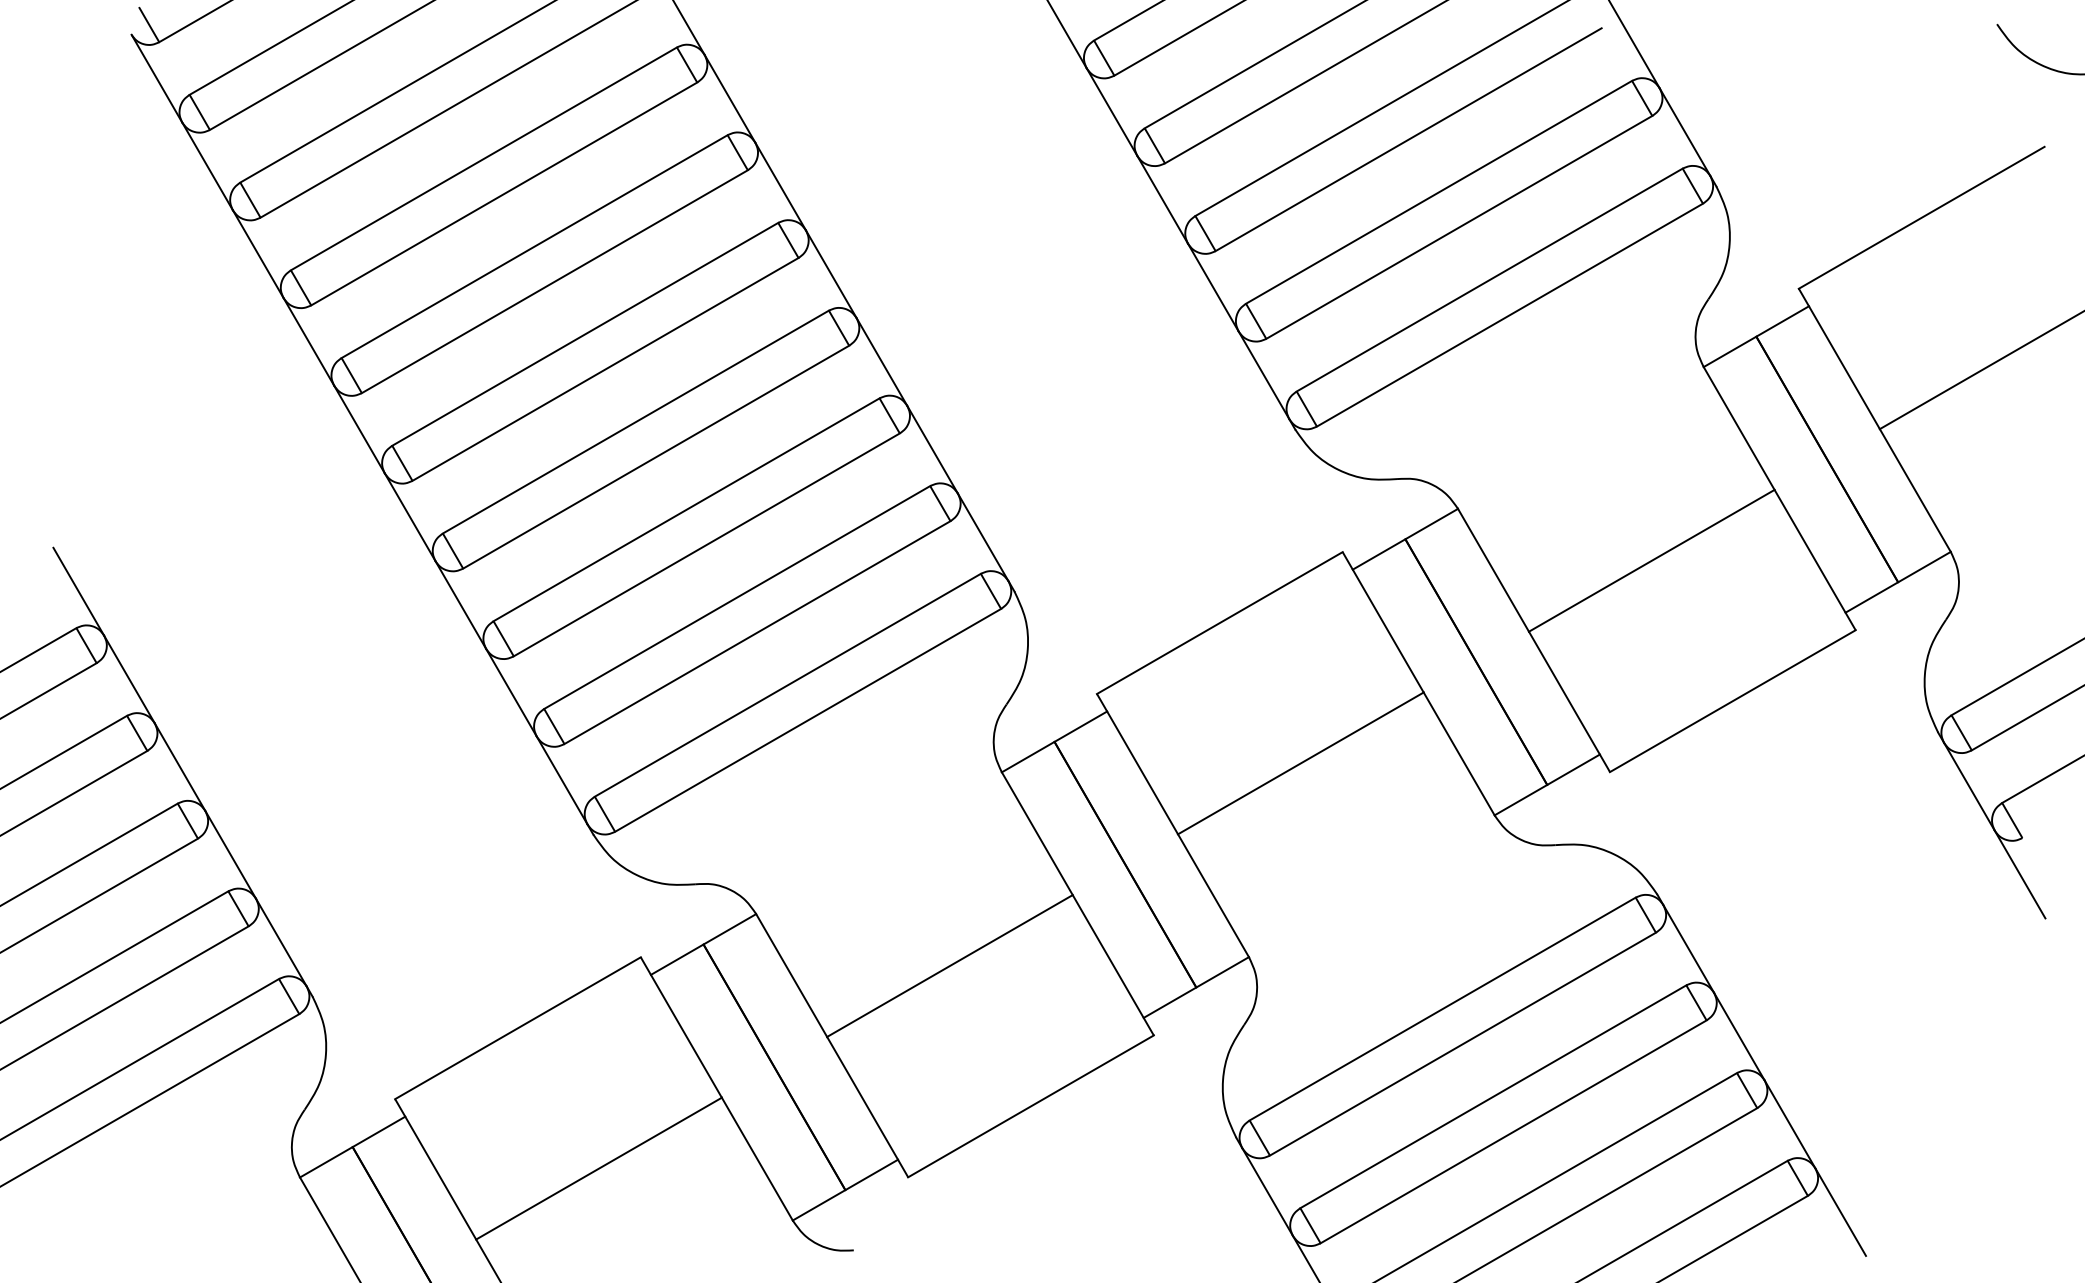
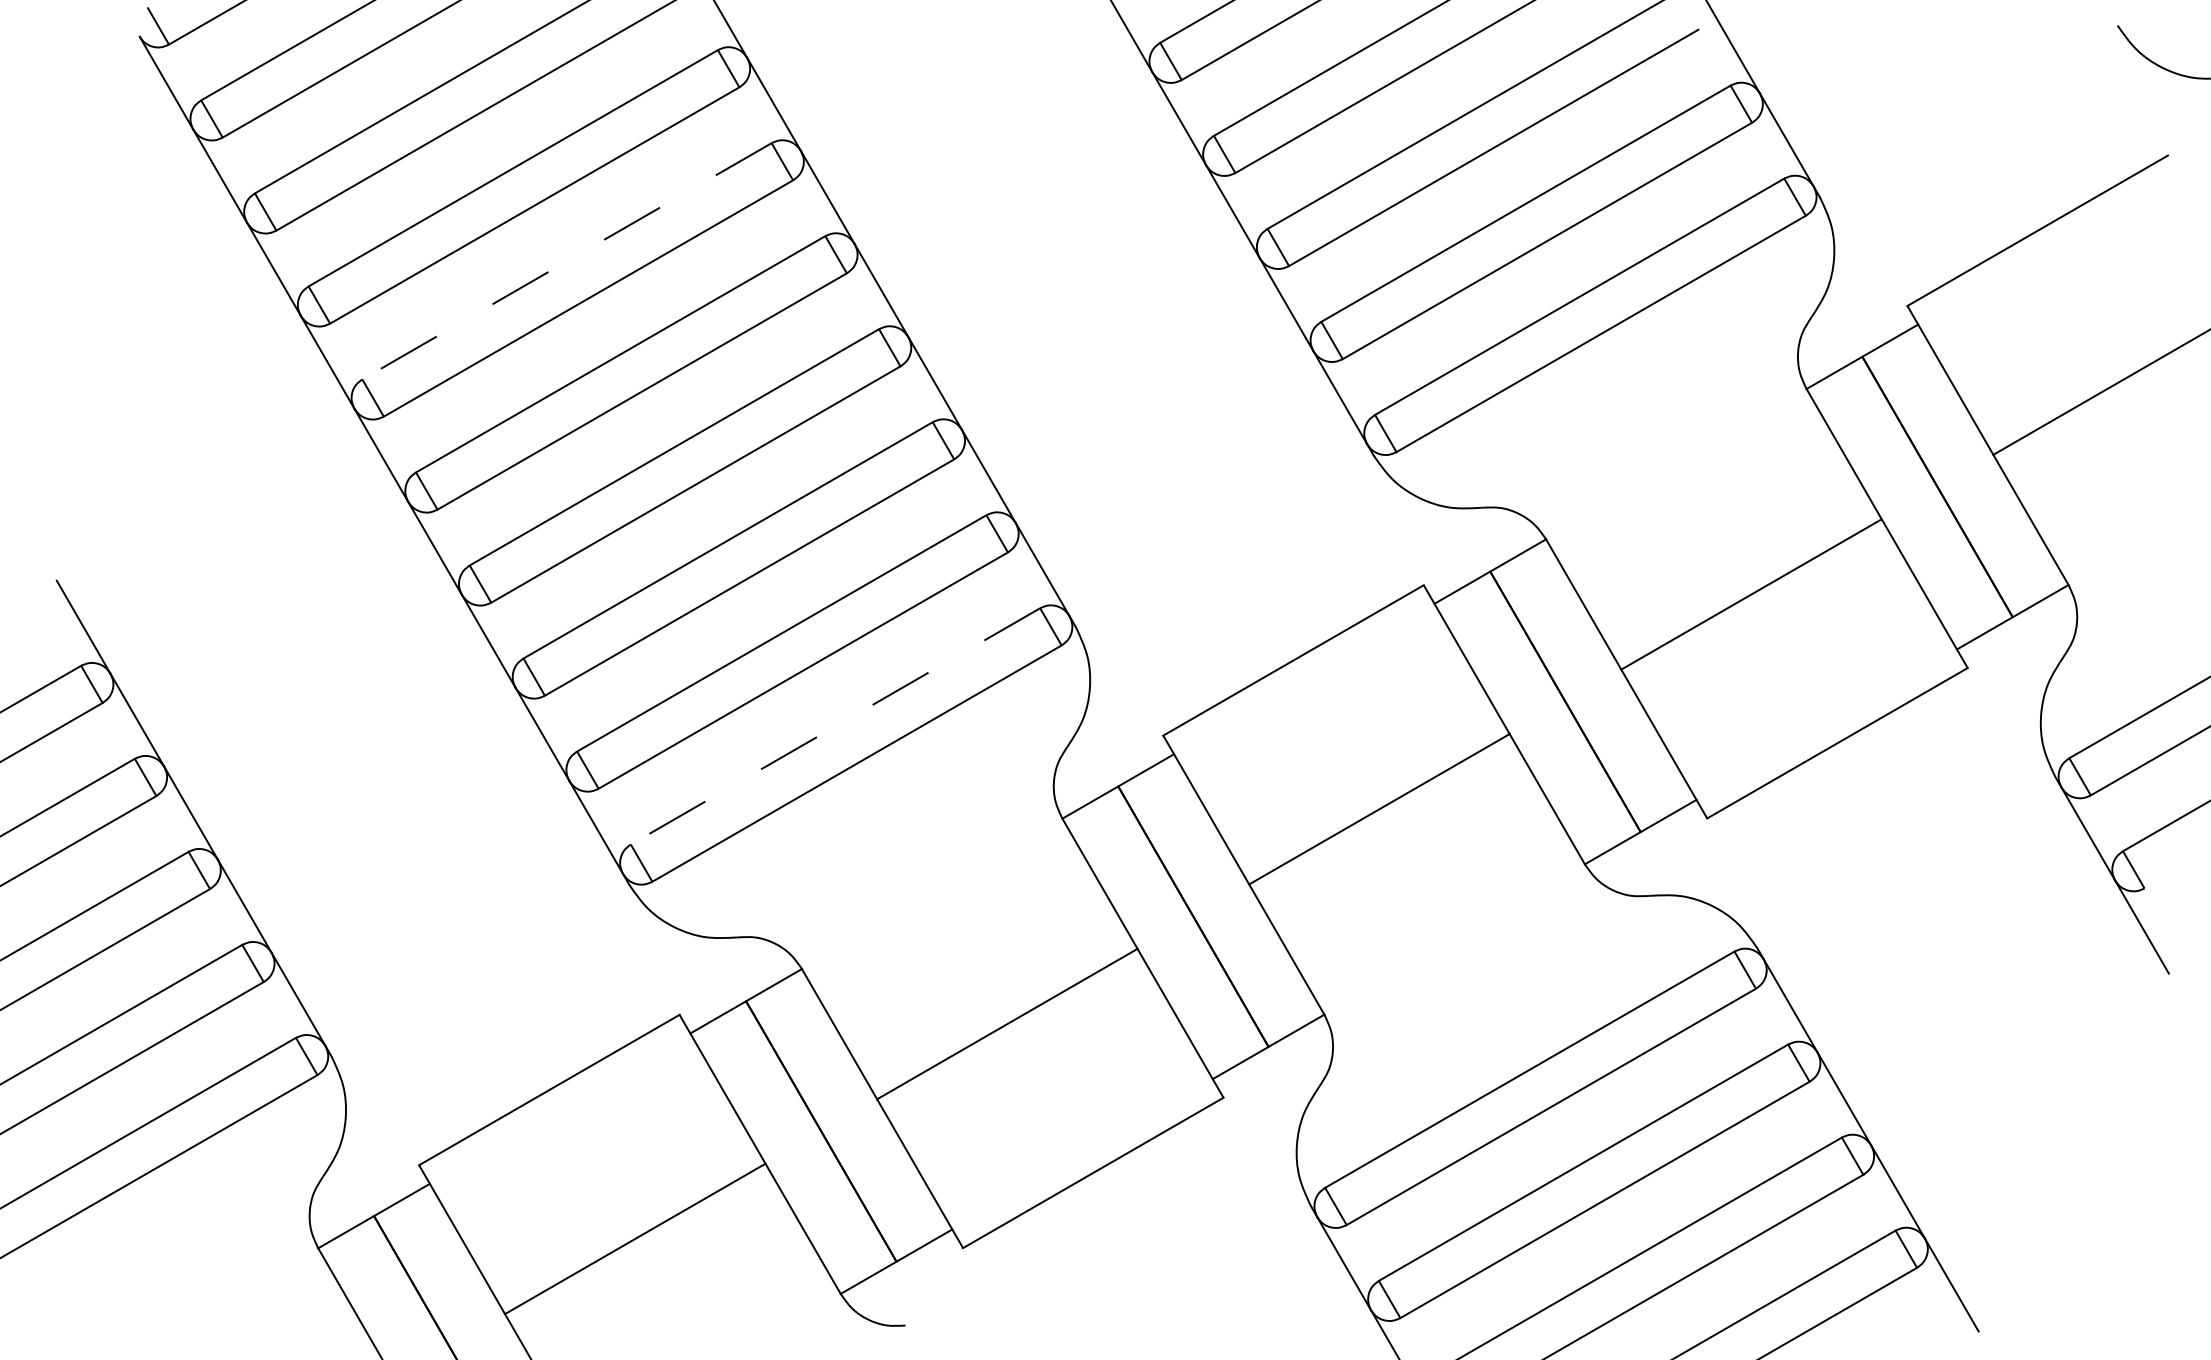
line: (534, 246) -> (566, 261), solid -> dashed
line: (787, 685) -> (835, 726), solid -> dashed

